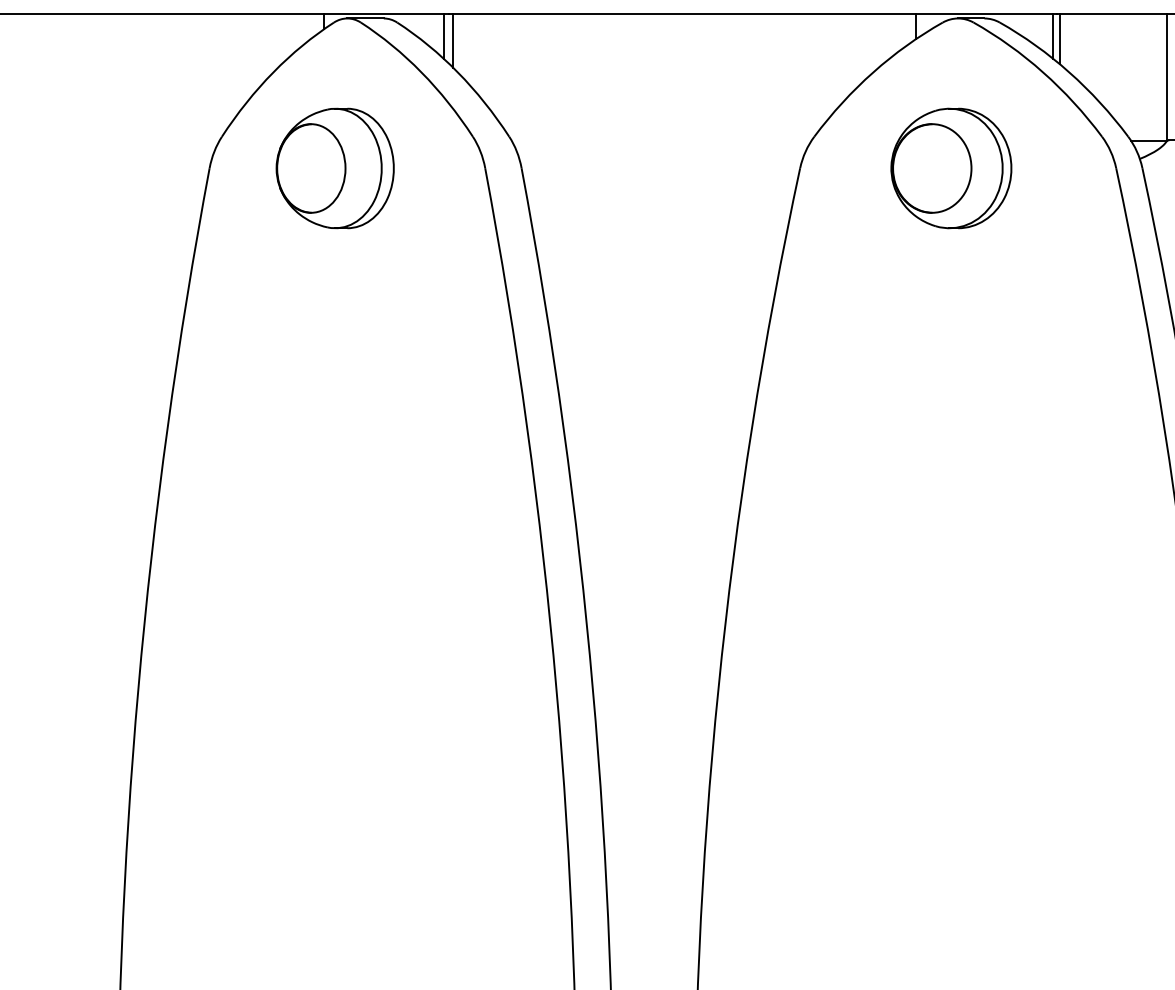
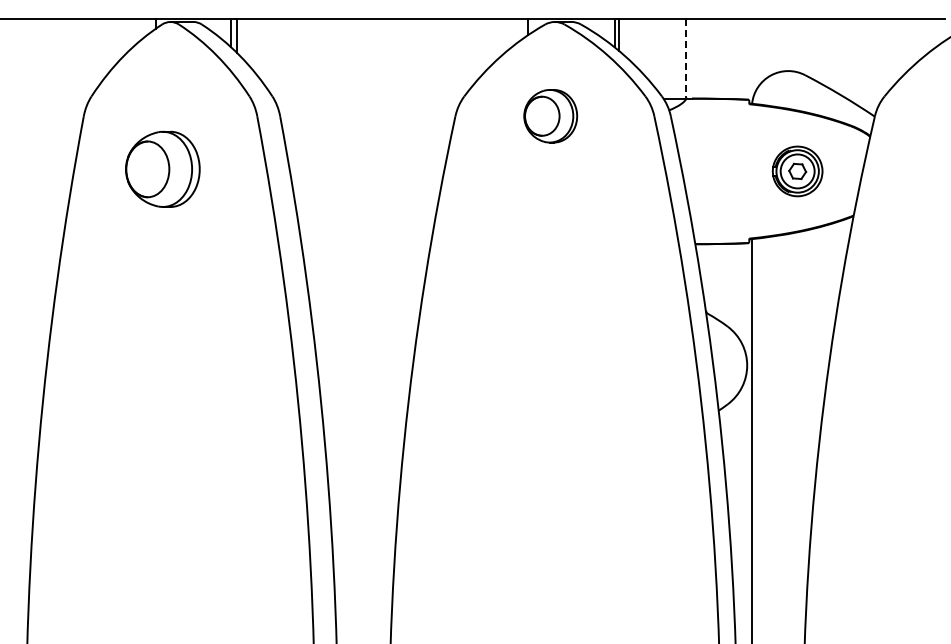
line: (1167, 78) -> (686, 59), solid -> dashed
part: (334, 167) -> (162, 168), moved
part: (951, 167) -> (550, 115), size x0.7

